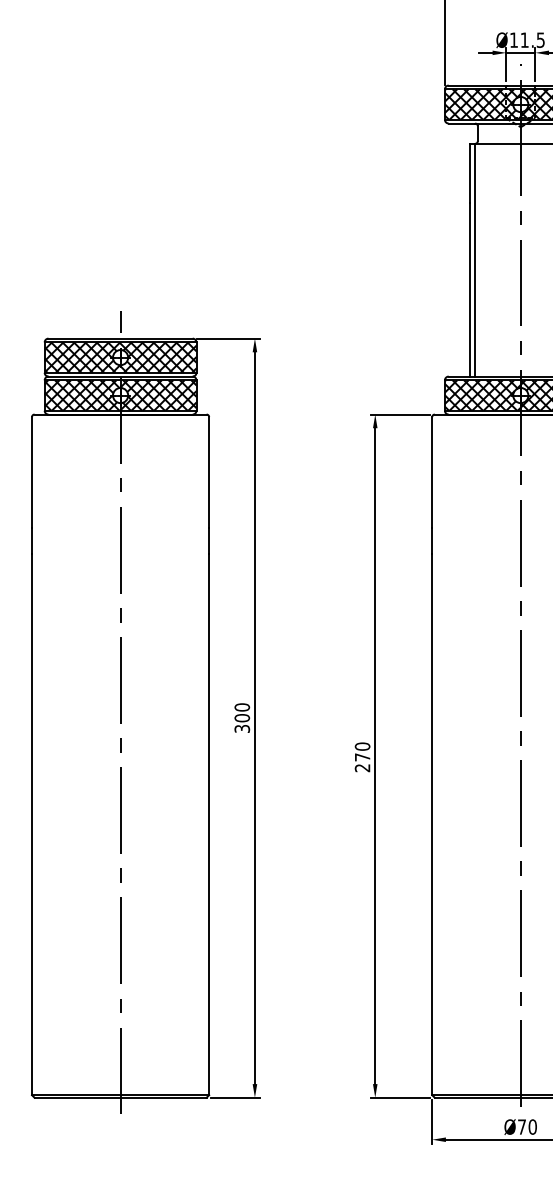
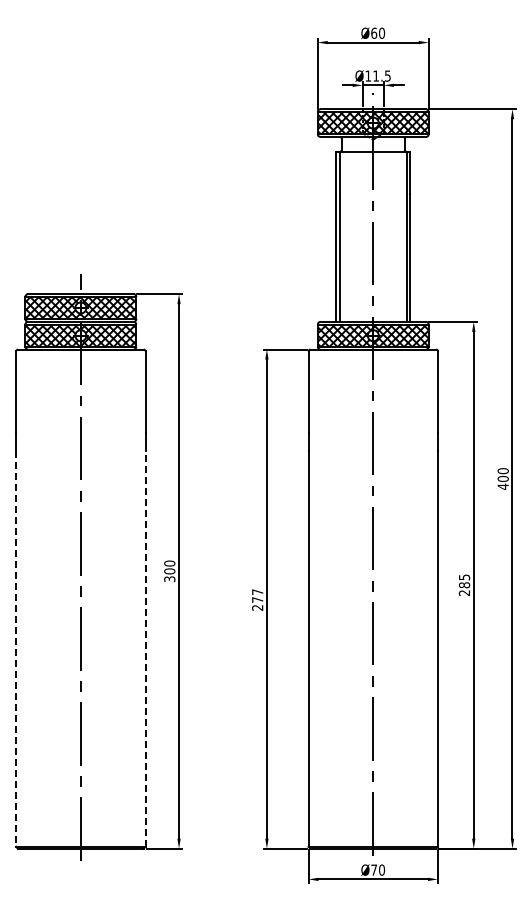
text: (362, 747) -> (257, 592), 270 -> 277
line: (32, 825) -> (16, 649), solid -> dashed
line: (209, 825) -> (145, 649), solid -> dashed

